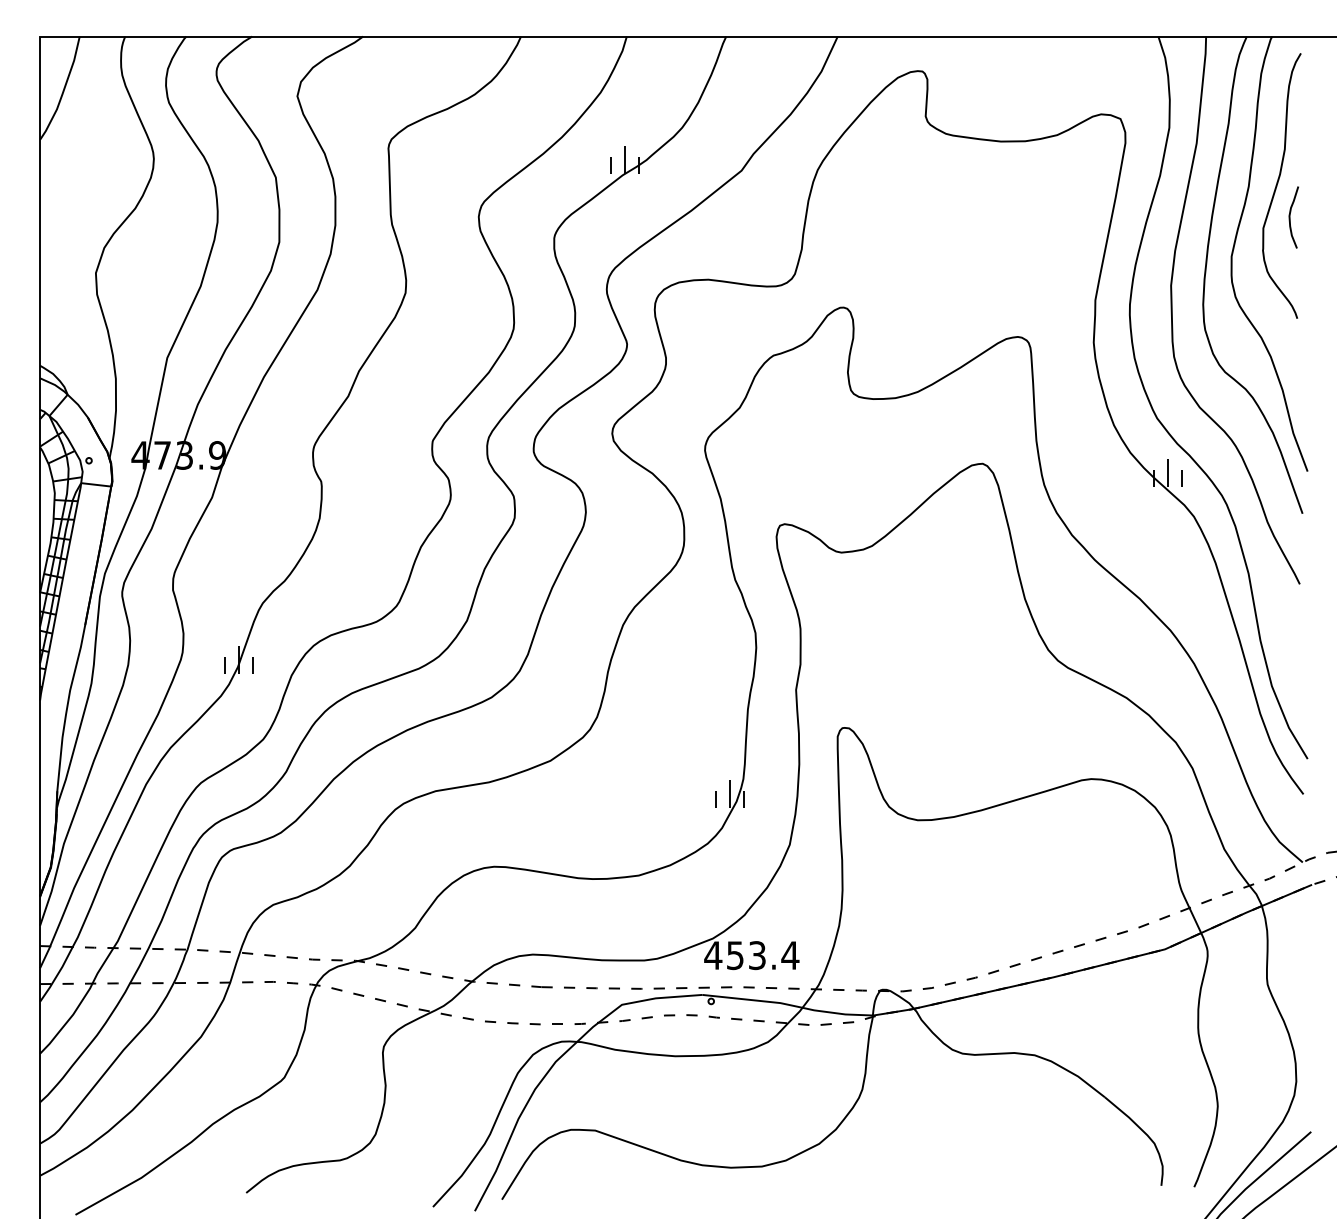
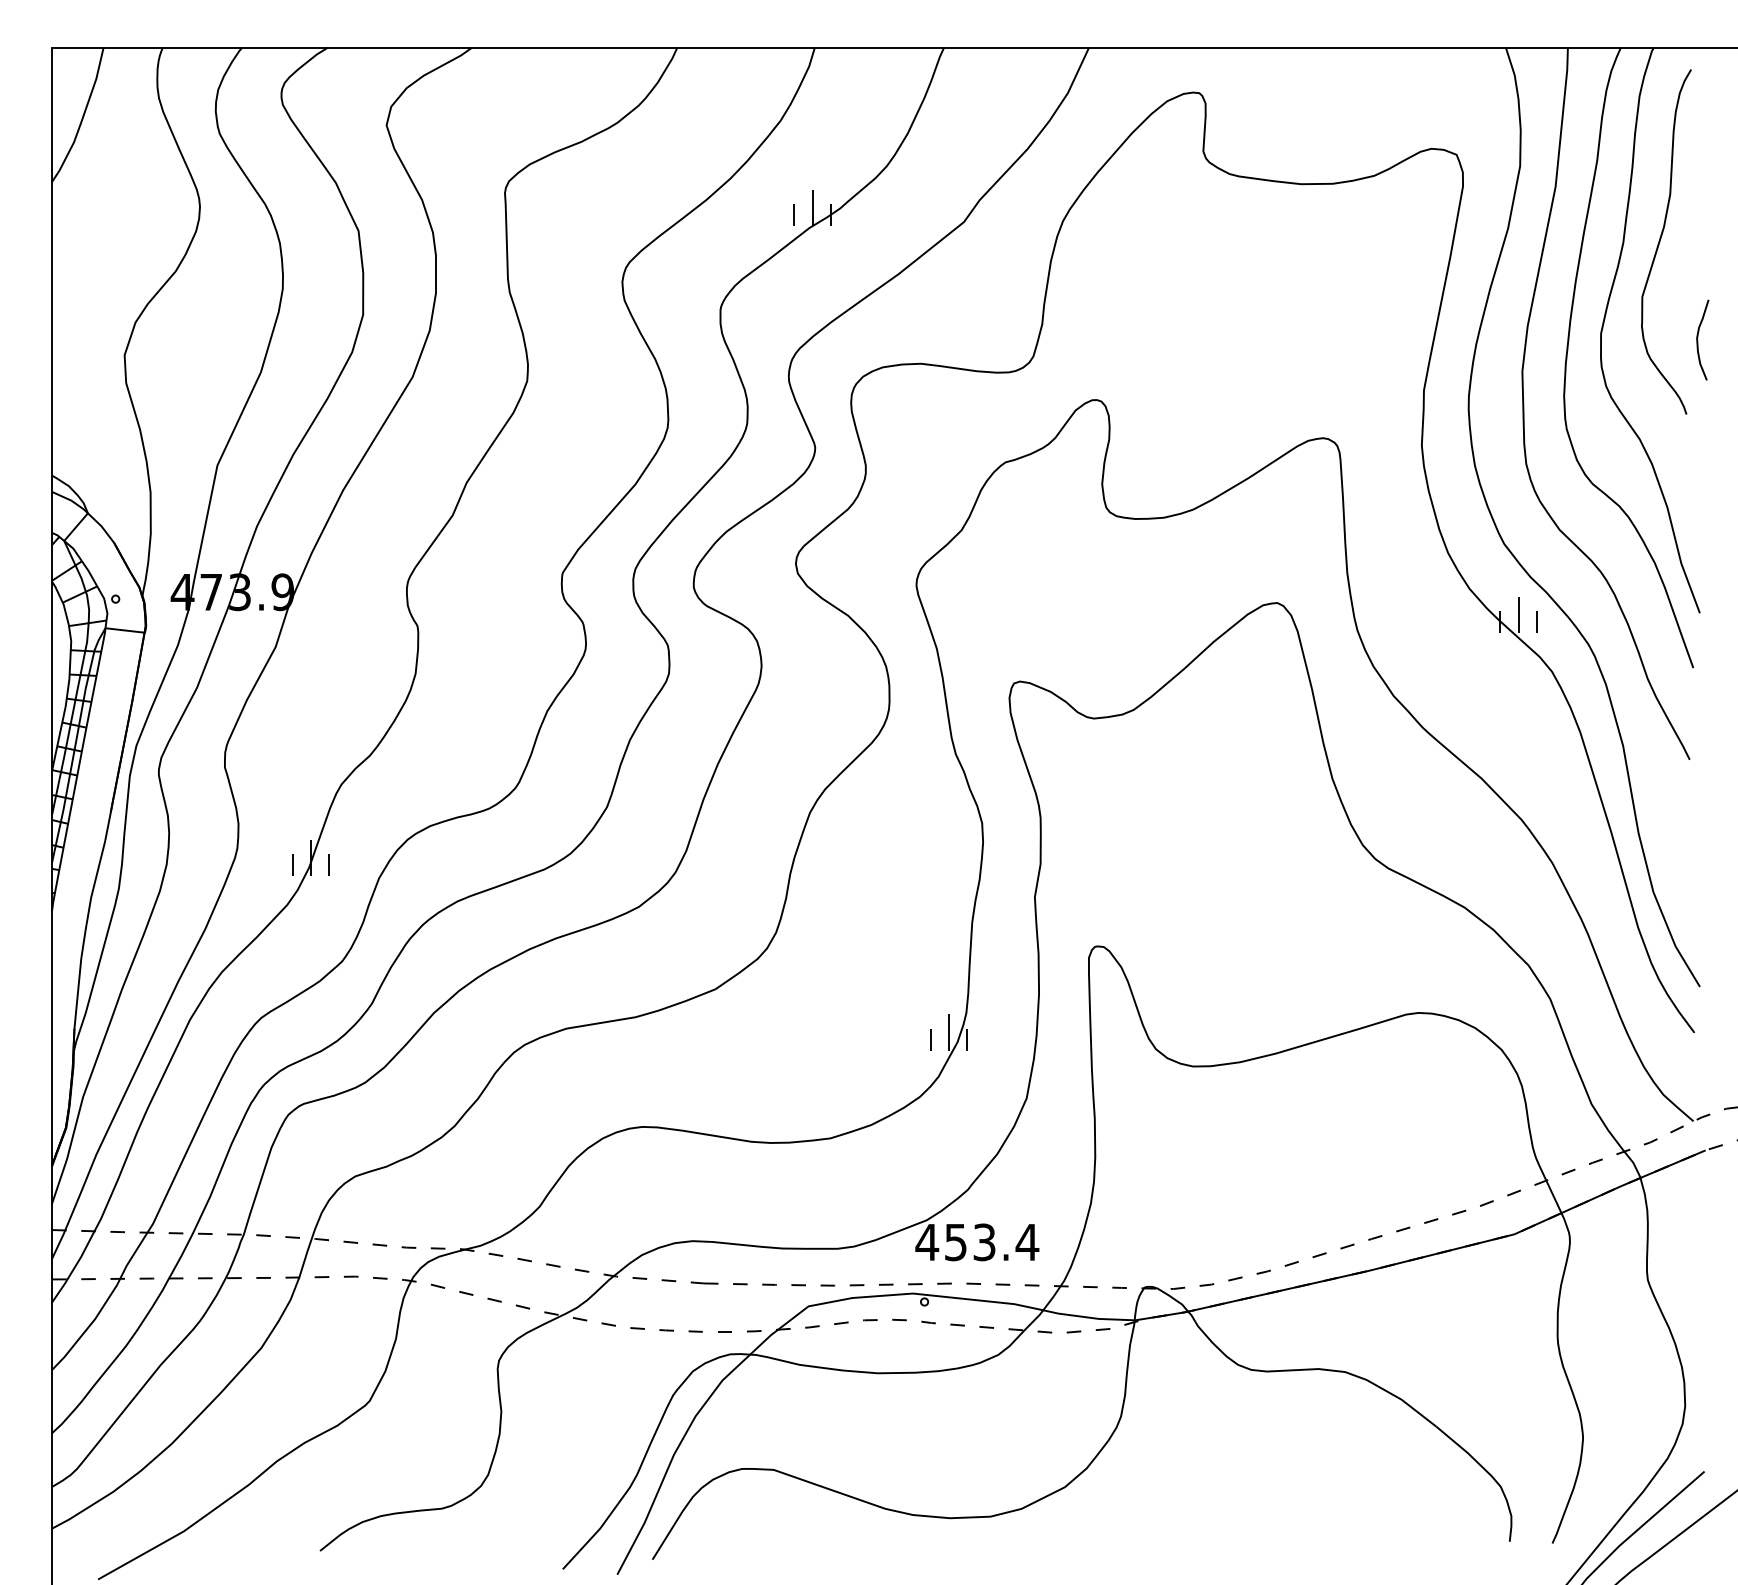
curve: (1290, 217) -> (1698, 340), moved

